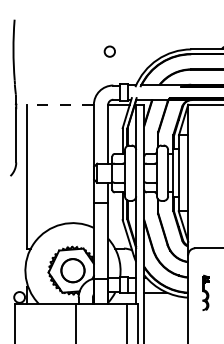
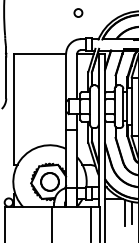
line: (60, 104) -> (40, 53), dashed -> solid
line: (170, 310) -> (125, 212), added
line: (178, 310) -> (131, 212), added

